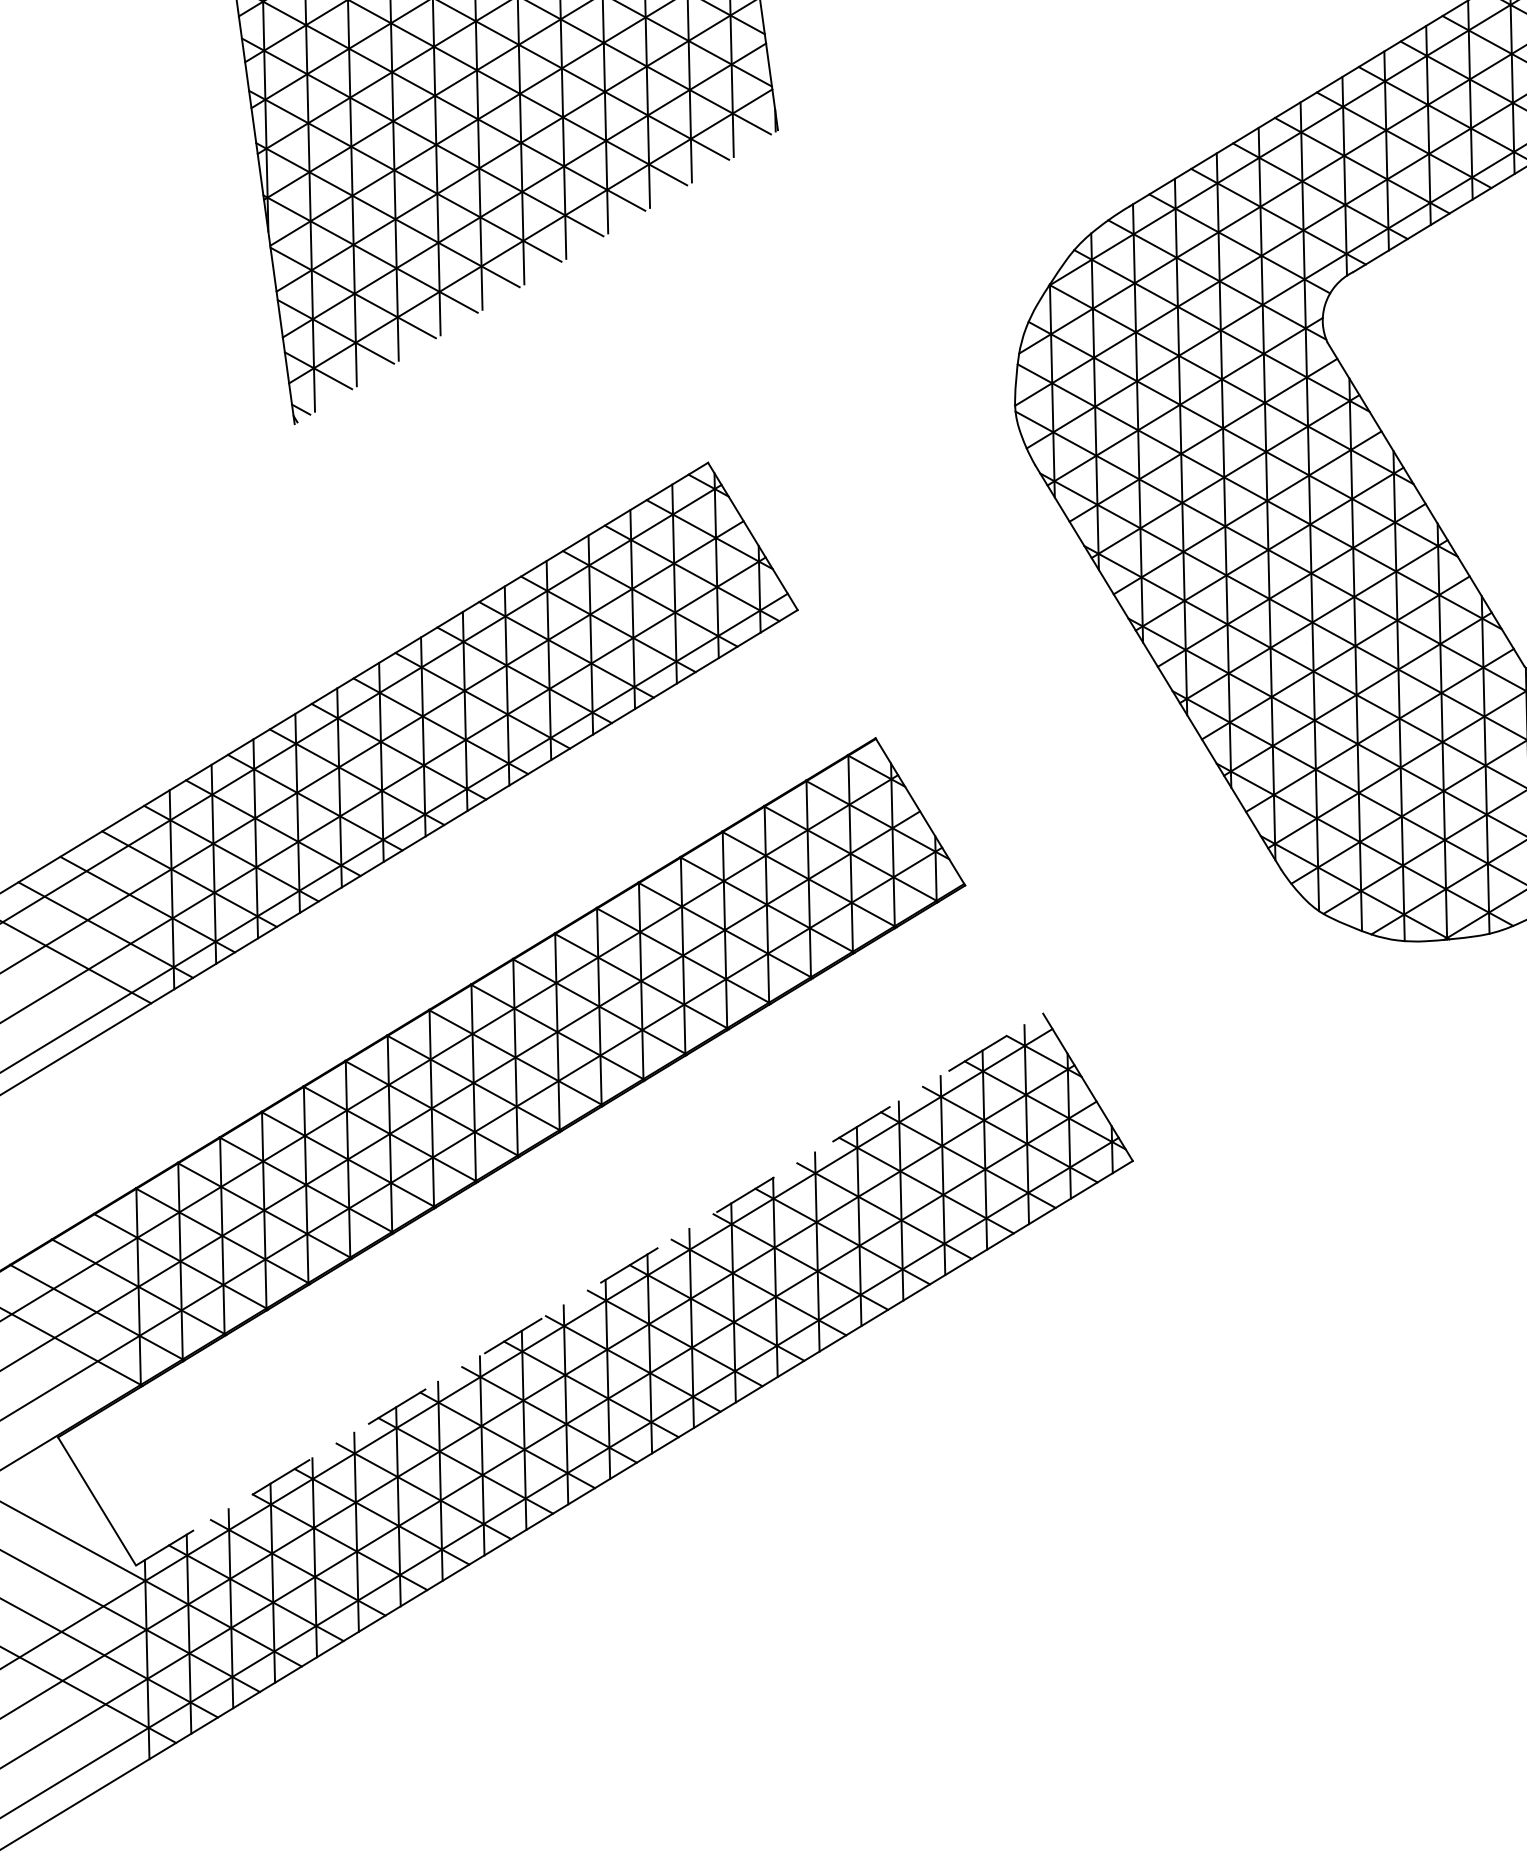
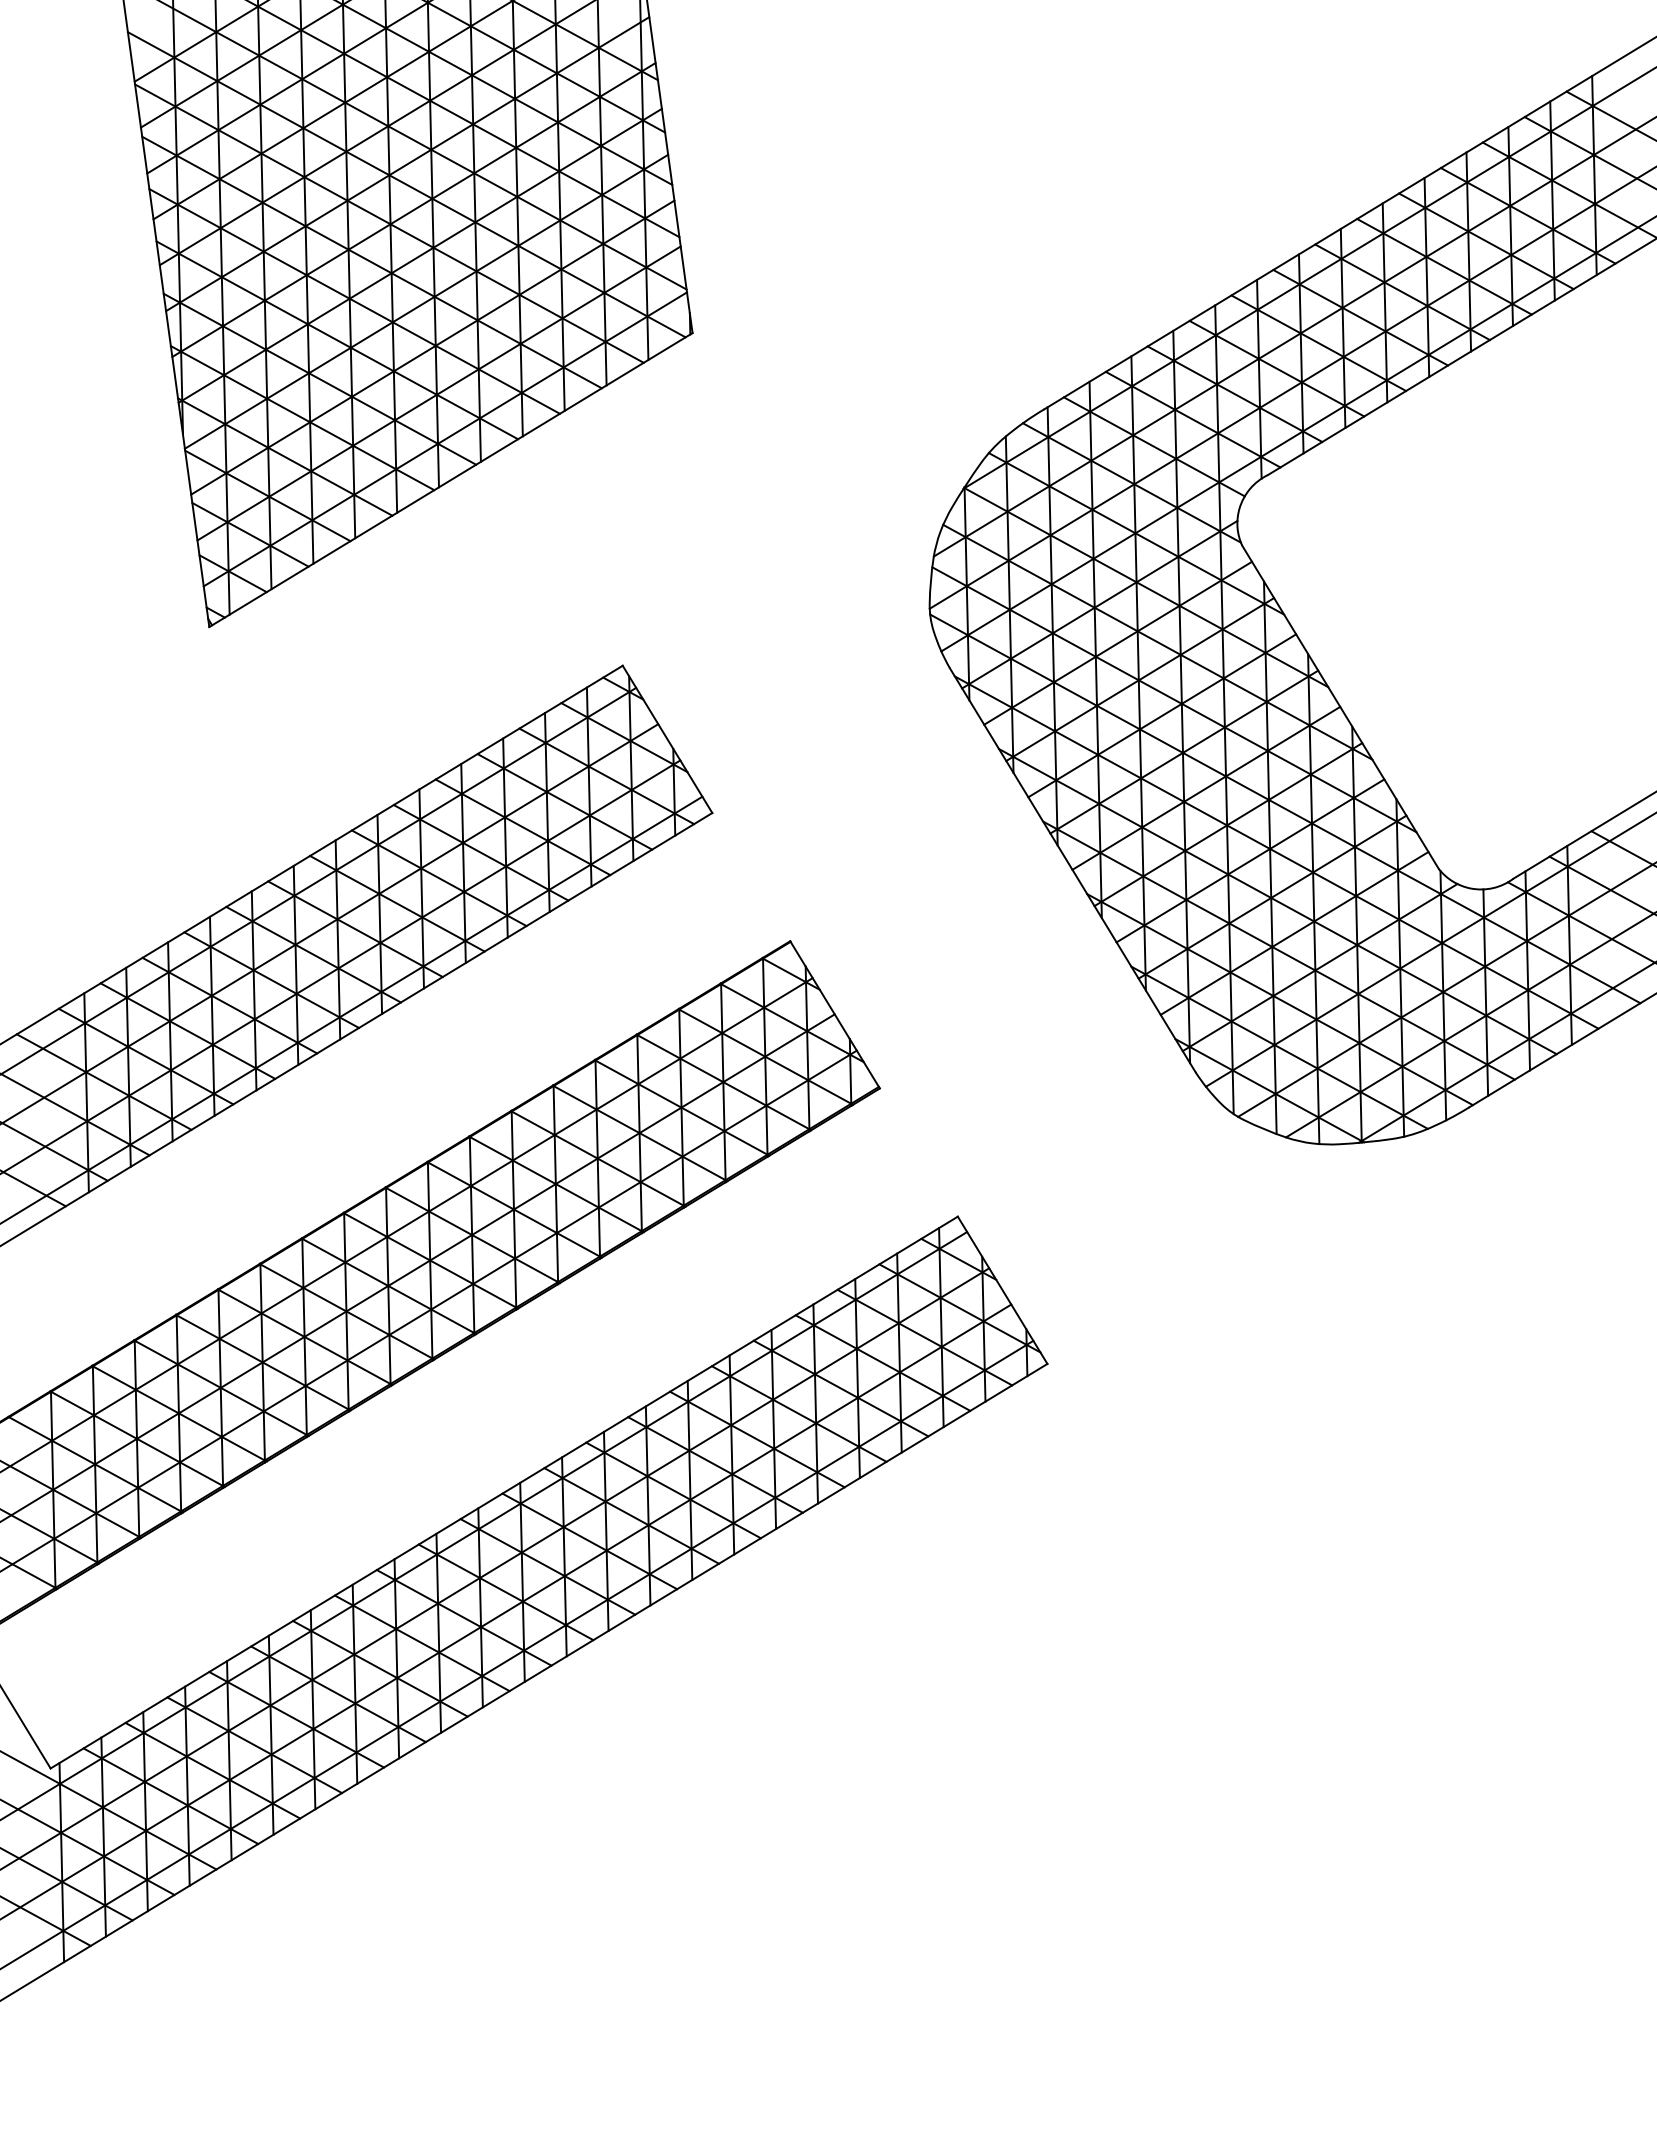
line: (535, 277) -> (450, 480), added
line: (589, 1289) -> (504, 1492), dashed -> solid

